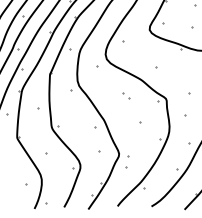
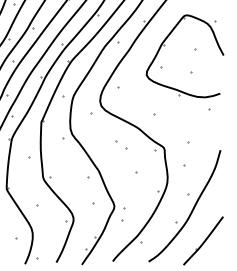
part: (125, 95) -> (121, 144), size x1.6

